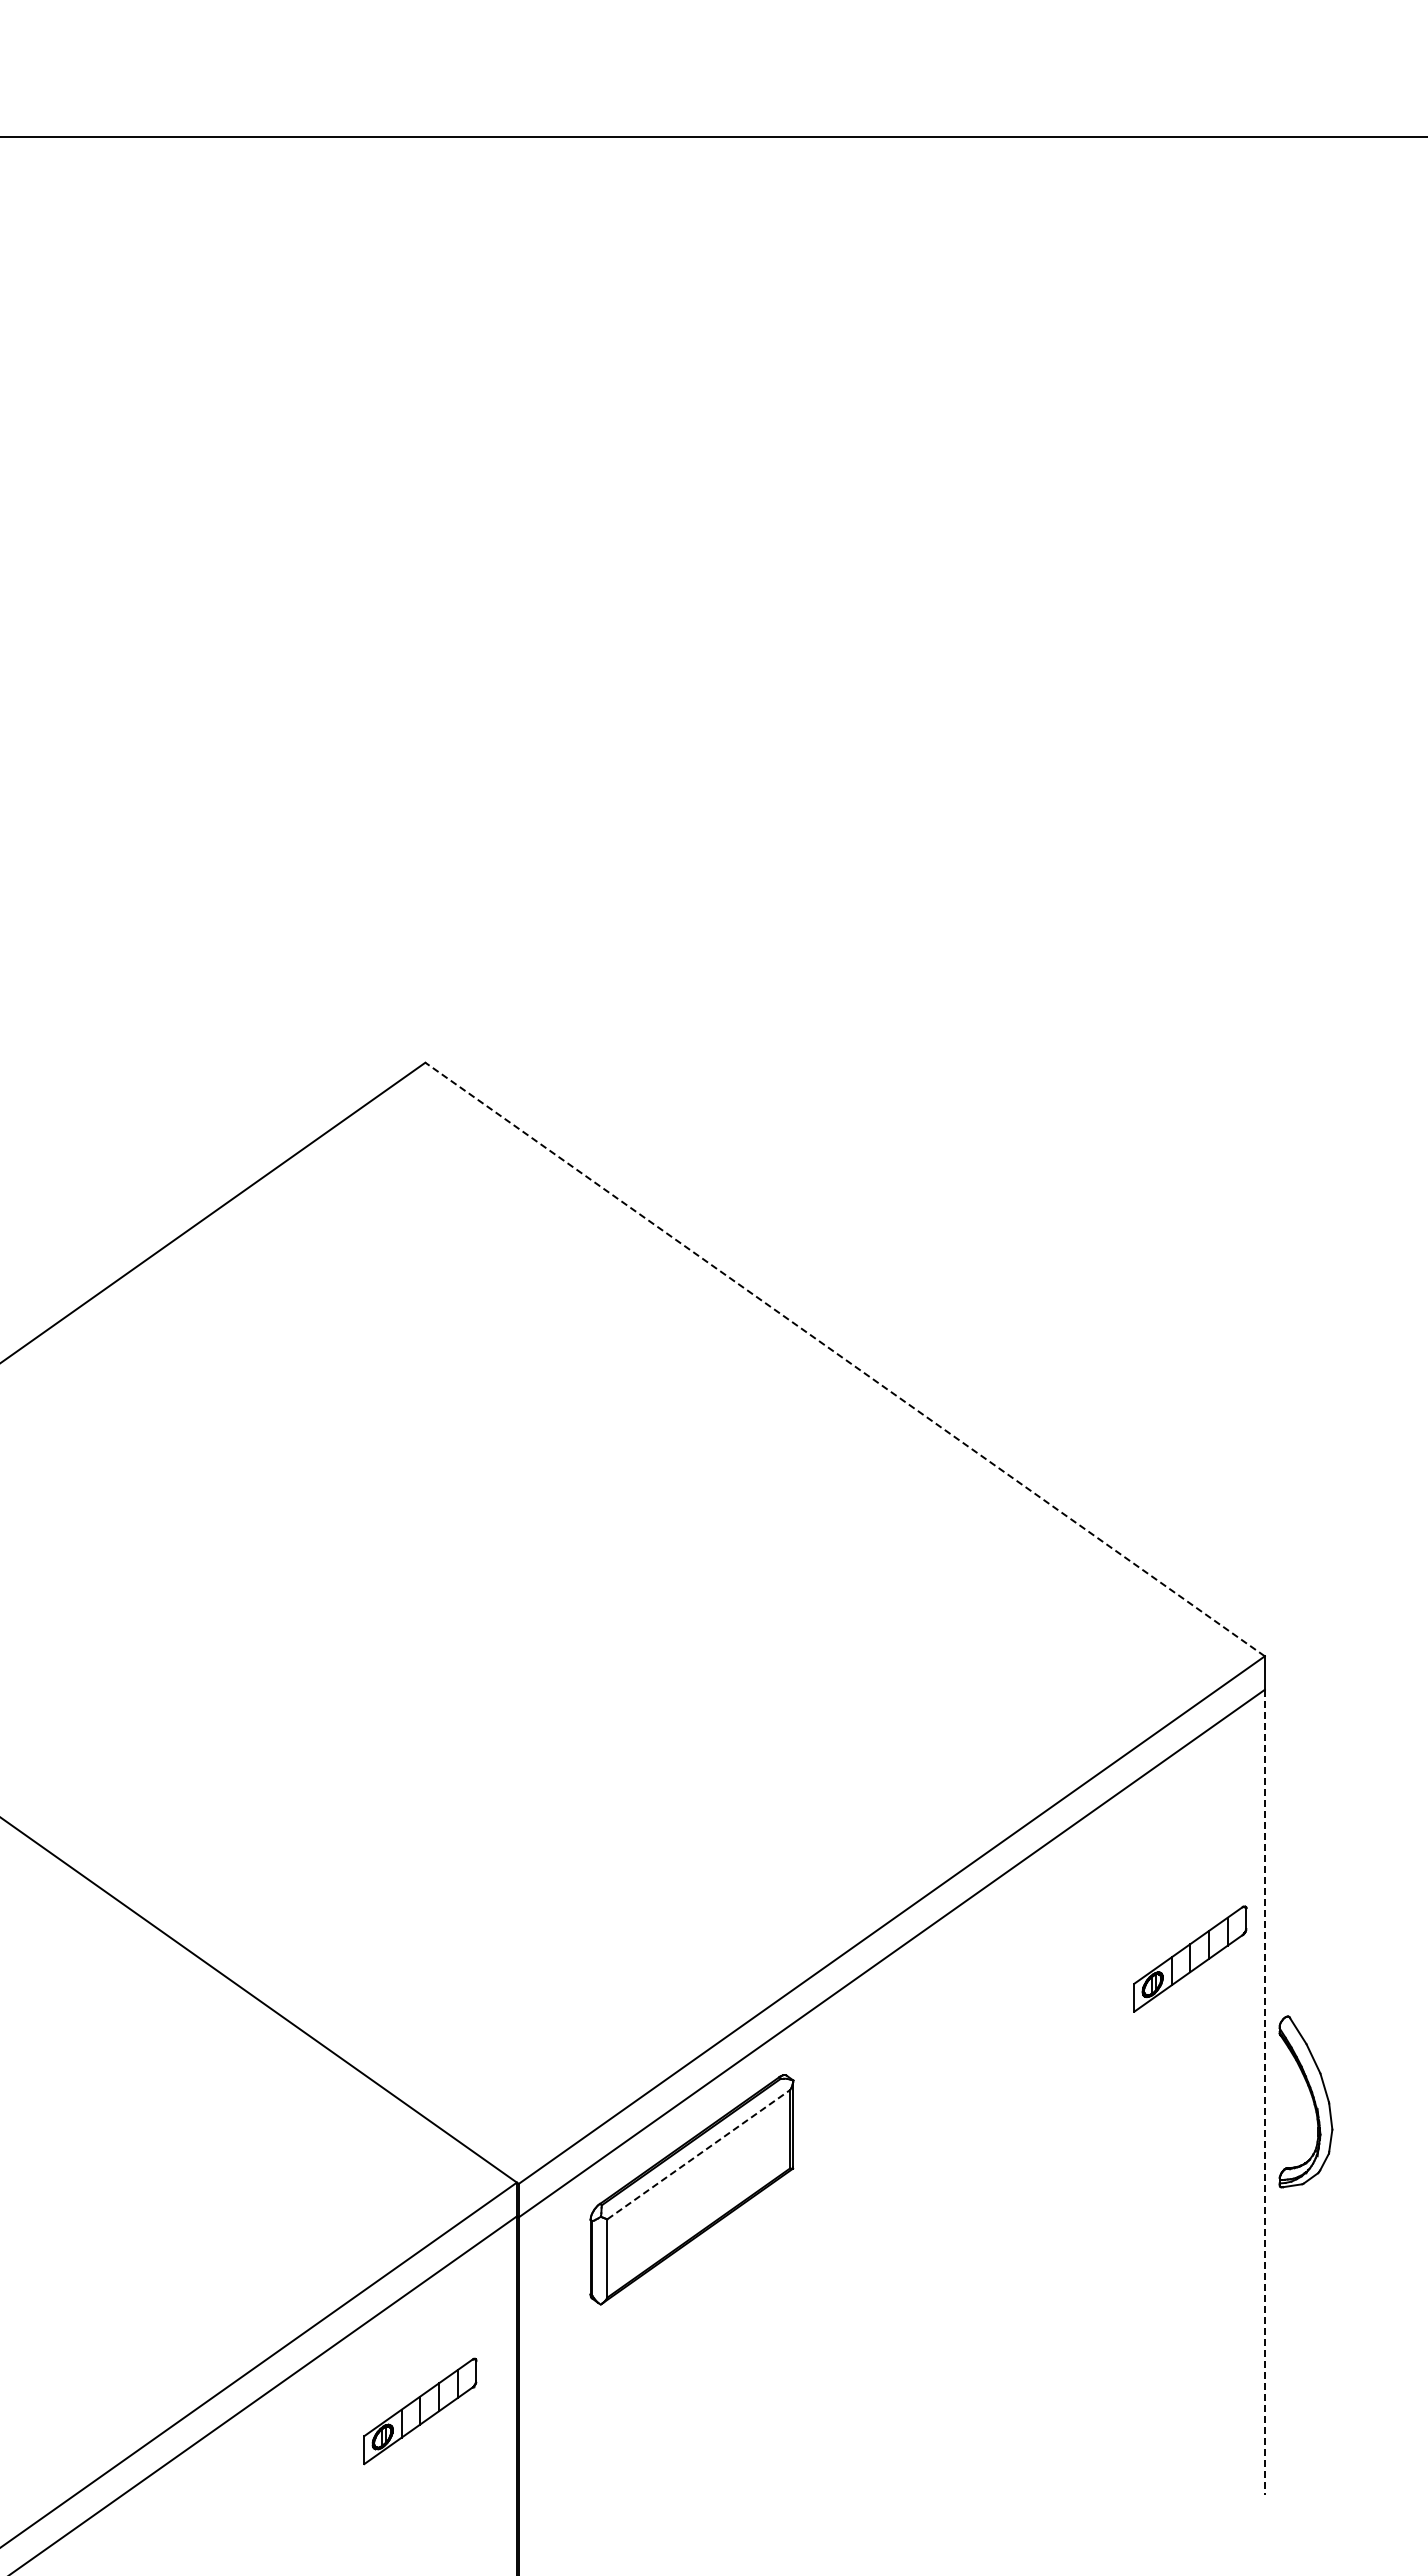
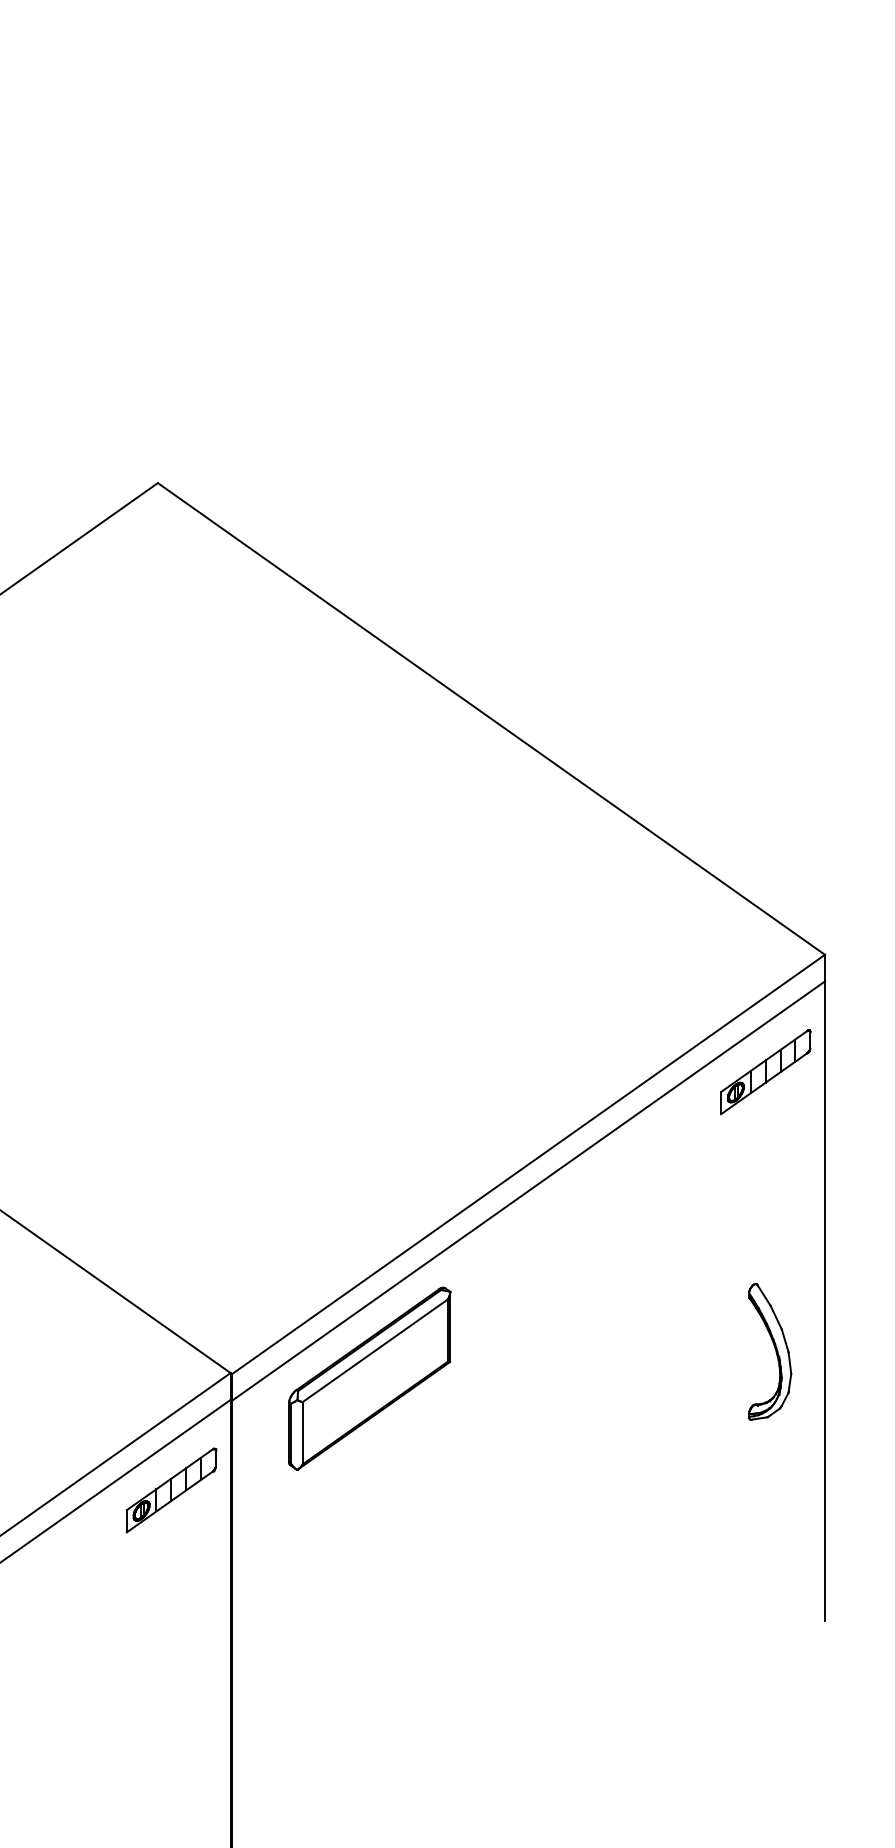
line: (844, 1359) -> (490, 718), dashed -> solid
part: (1190, 1958) -> (765, 1071), moved
line: (1264, 2092) -> (824, 1301), dashed -> solid
part: (1312, 2101) -> (775, 1351), moved
line: (698, 2154) -> (374, 1350), dashed -> solid
part: (420, 2411) -> (171, 1490), moved

